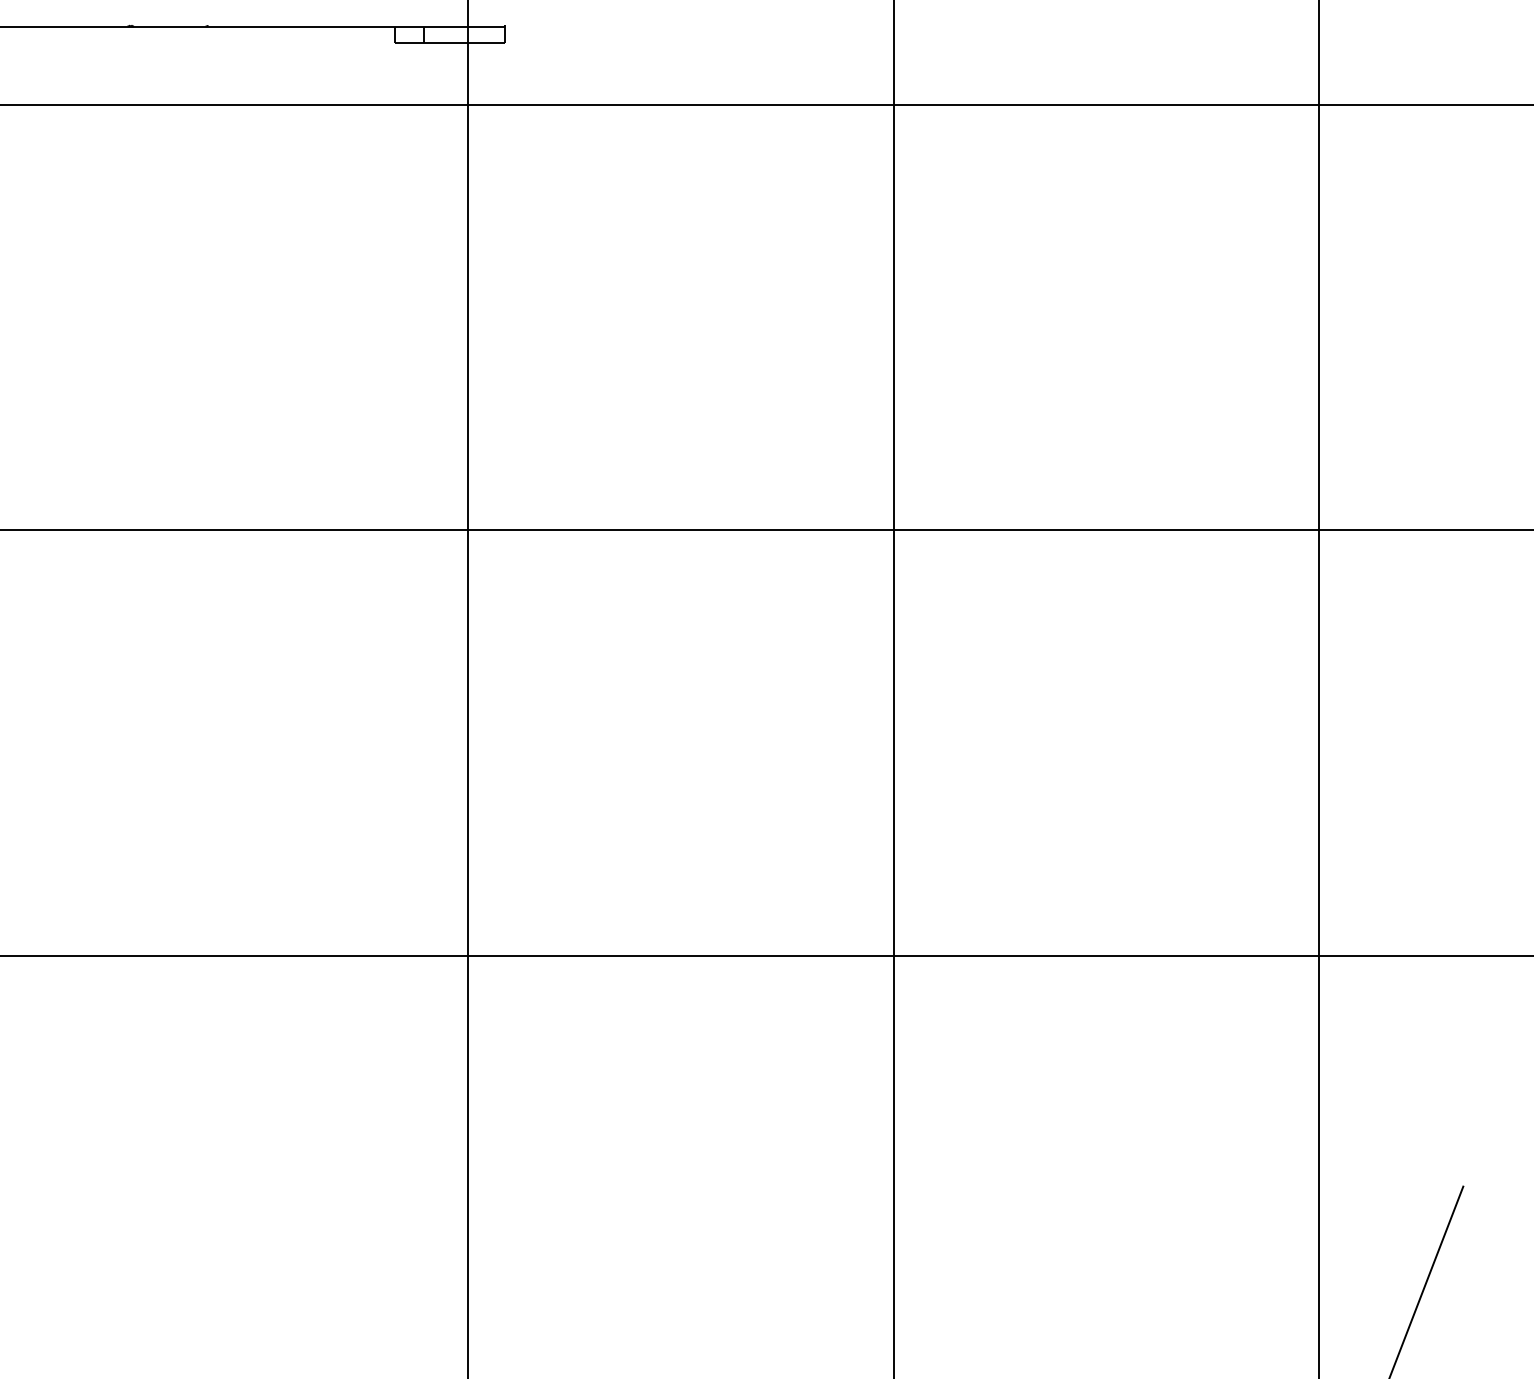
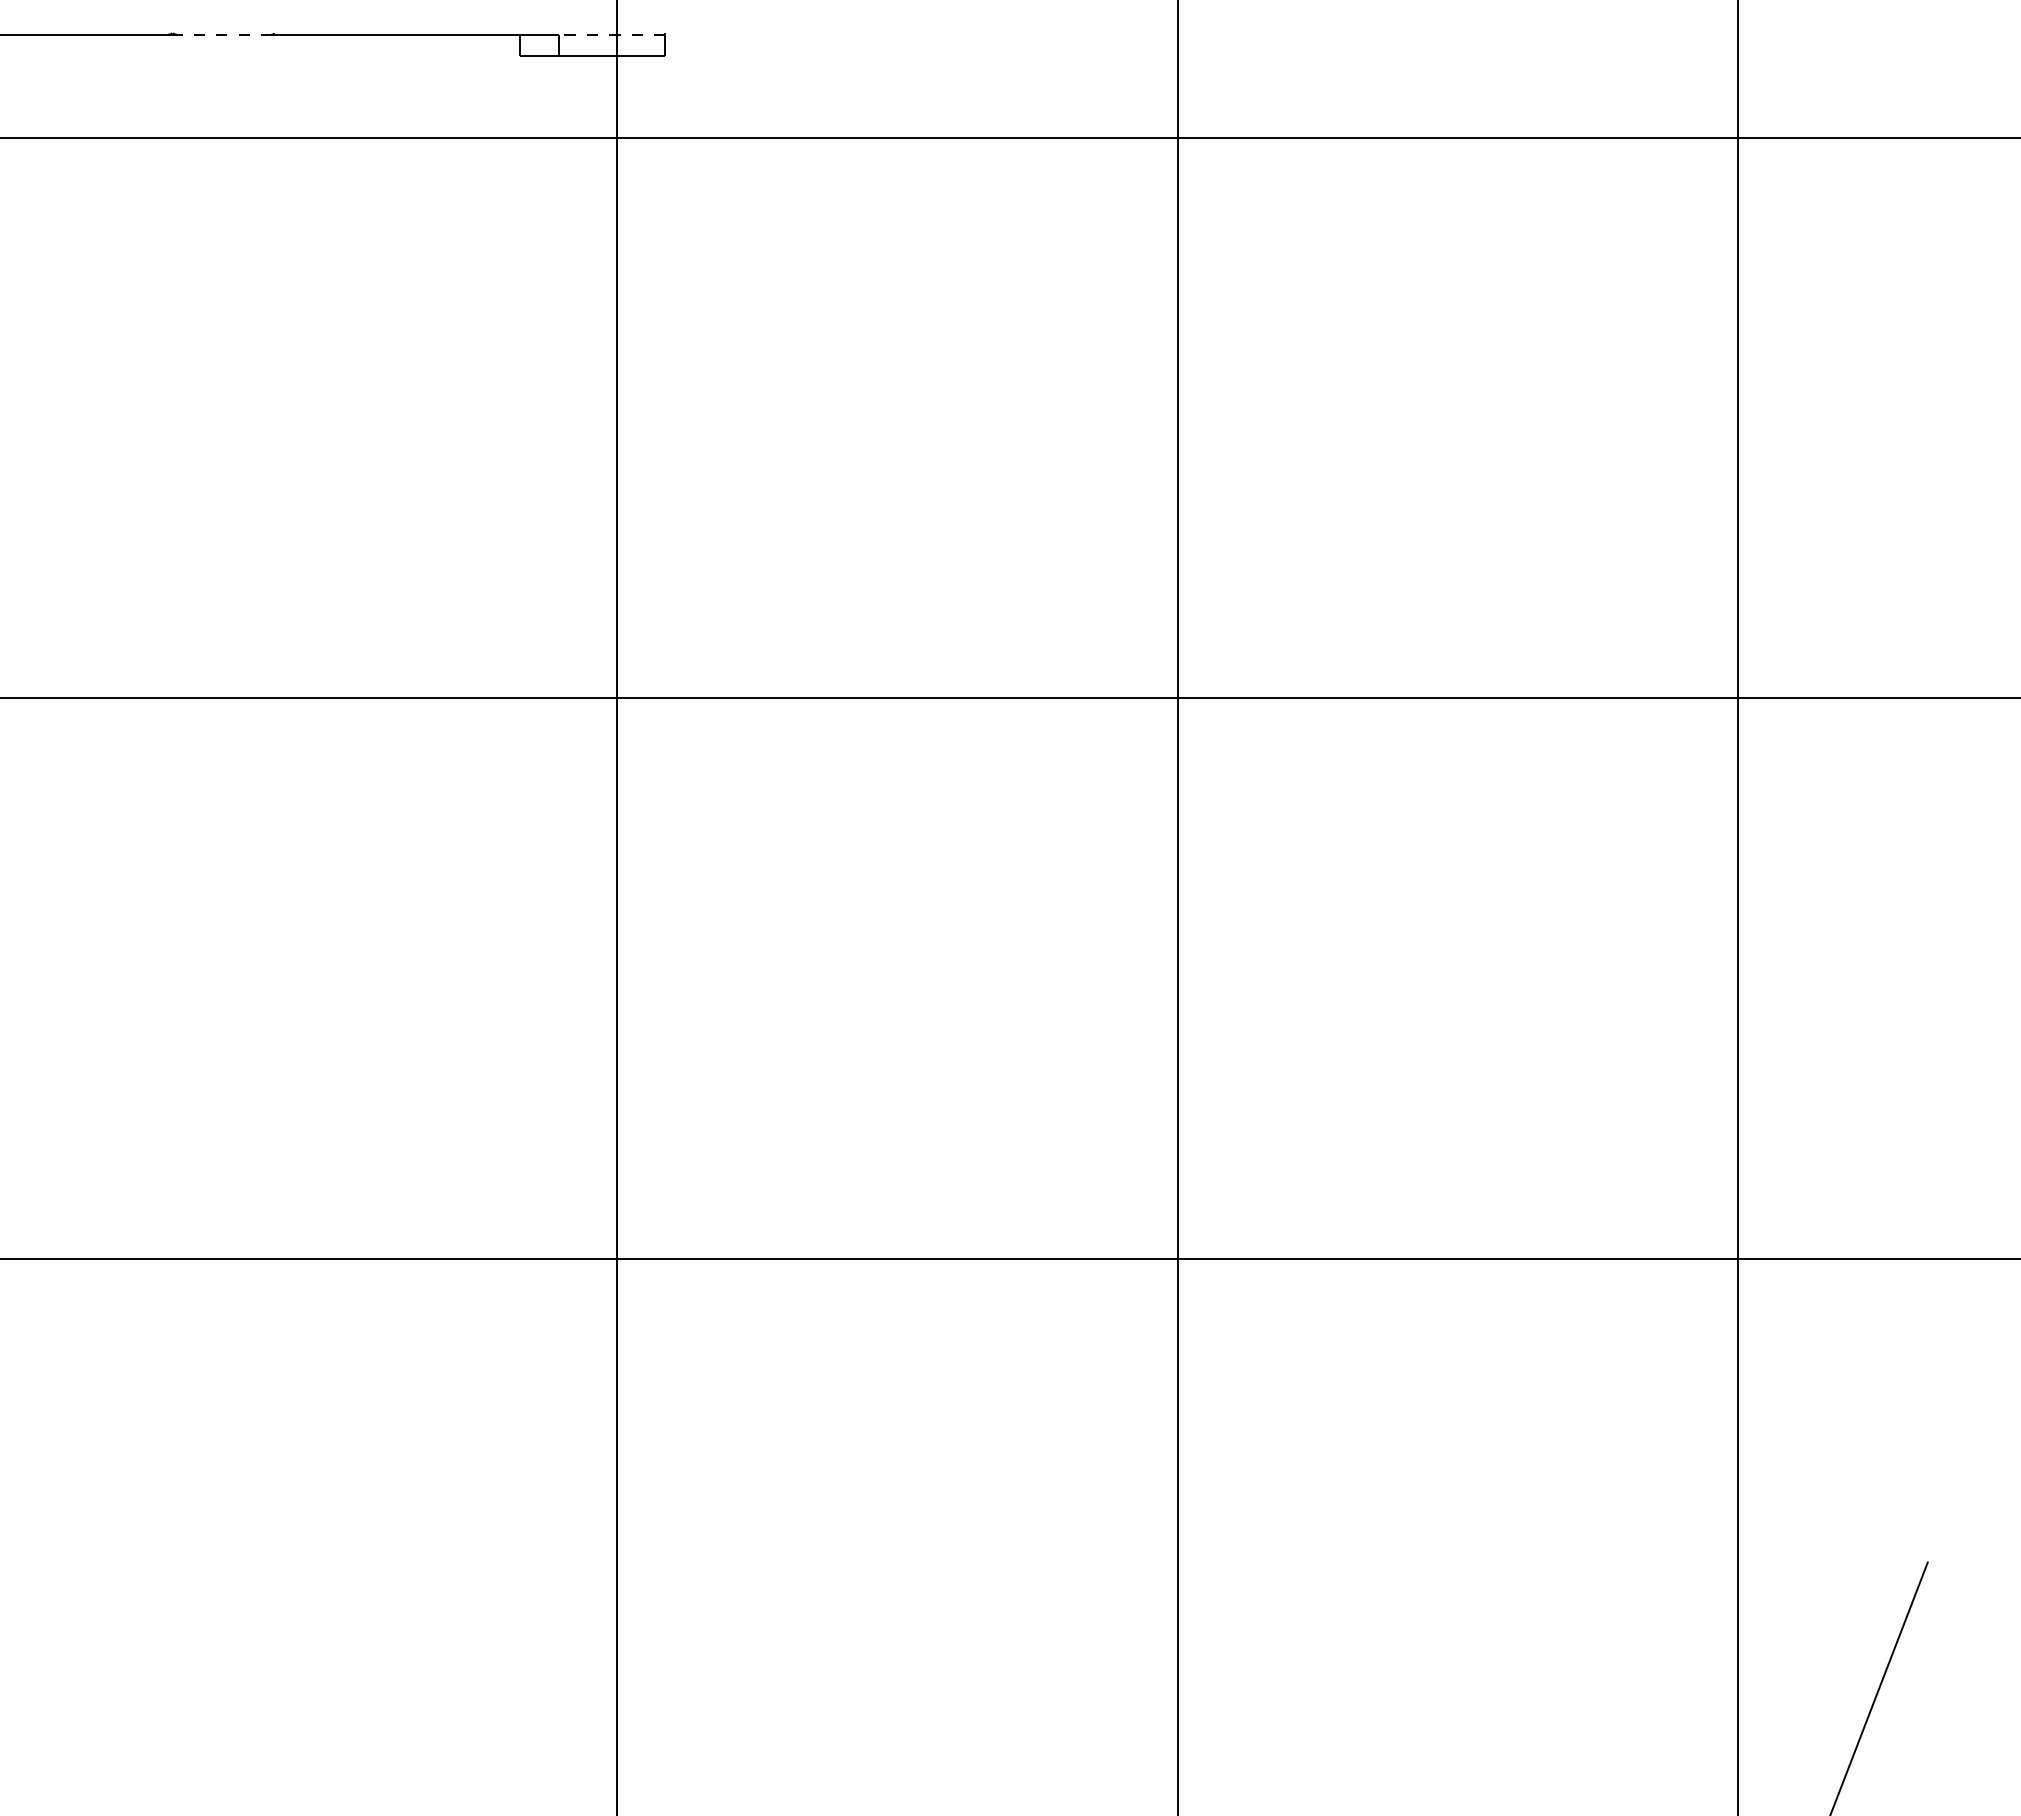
line: (169, 26) -> (223, 34), solid -> dashed
line: (464, 26) -> (612, 34), solid -> dashed

